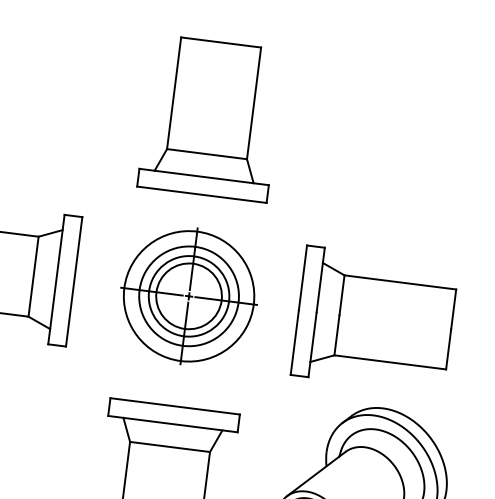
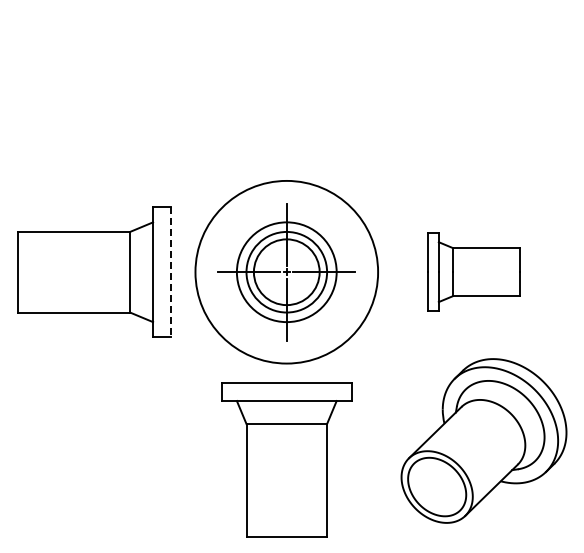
part: (211, 117) -> (286, 92), removed
line: (73, 282) -> (170, 272), solid -> dashed
circle: (188, 296) -> (286, 272), size x1.4
part: (374, 319) -> (473, 271), size x0.6

